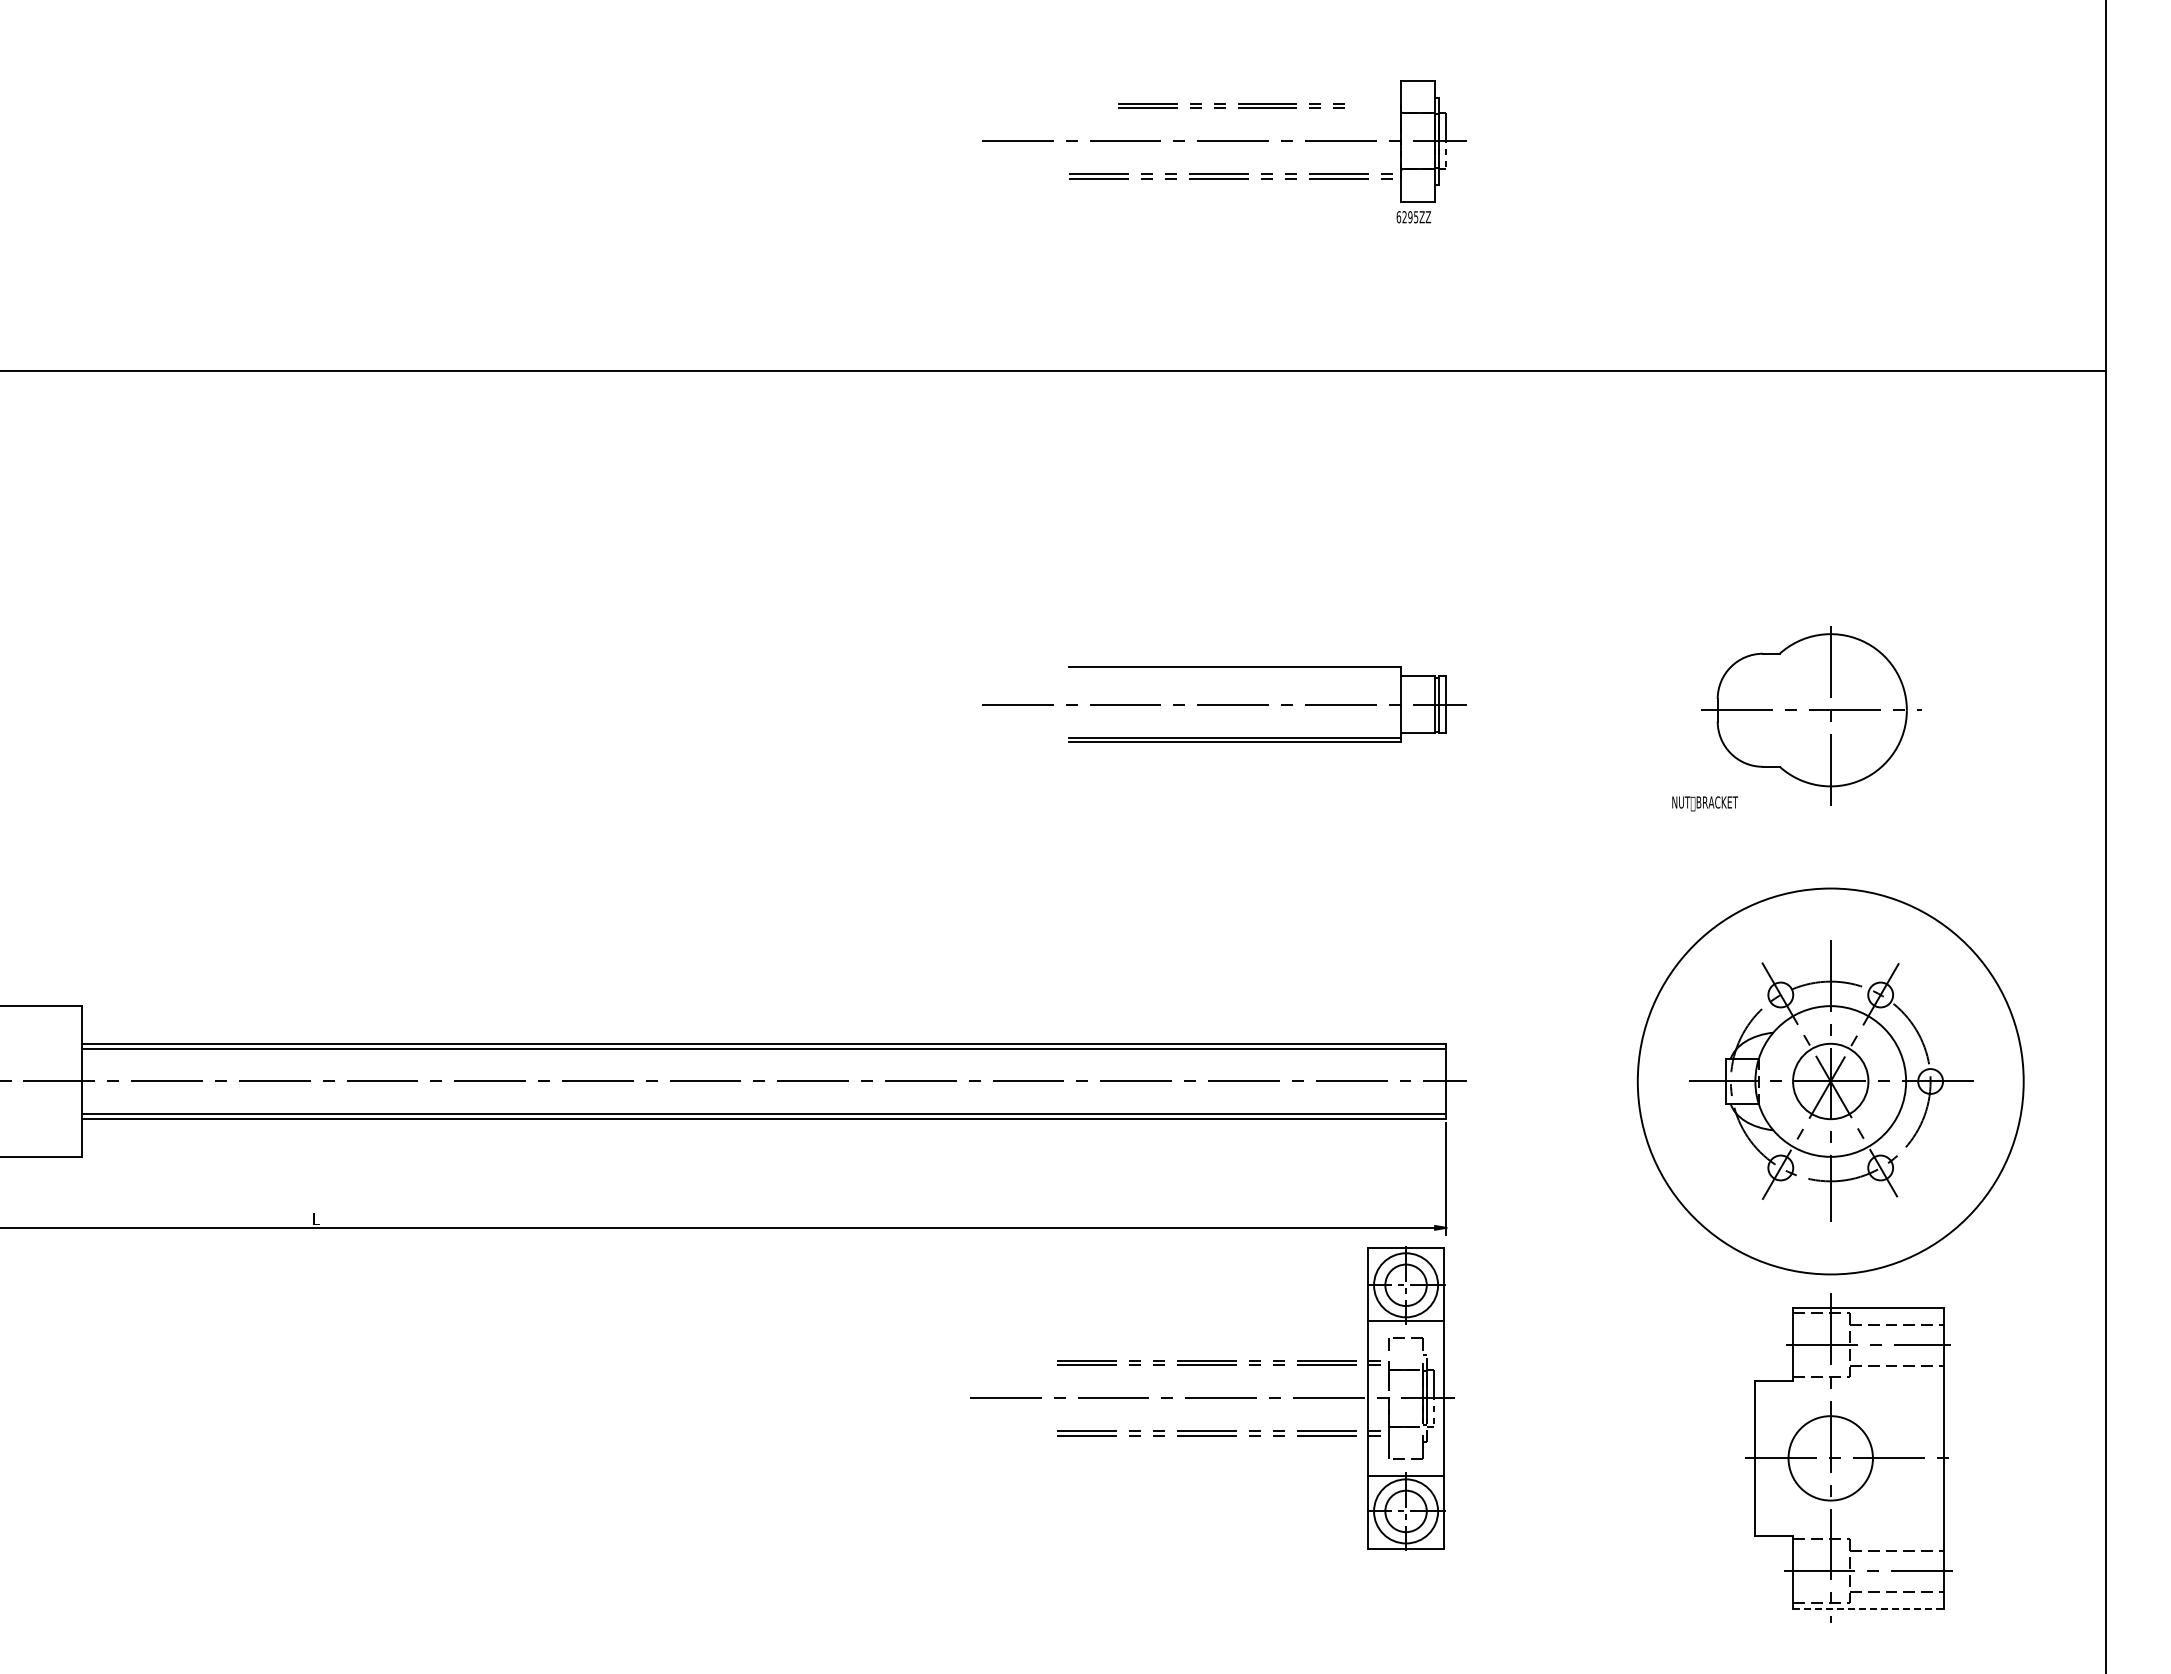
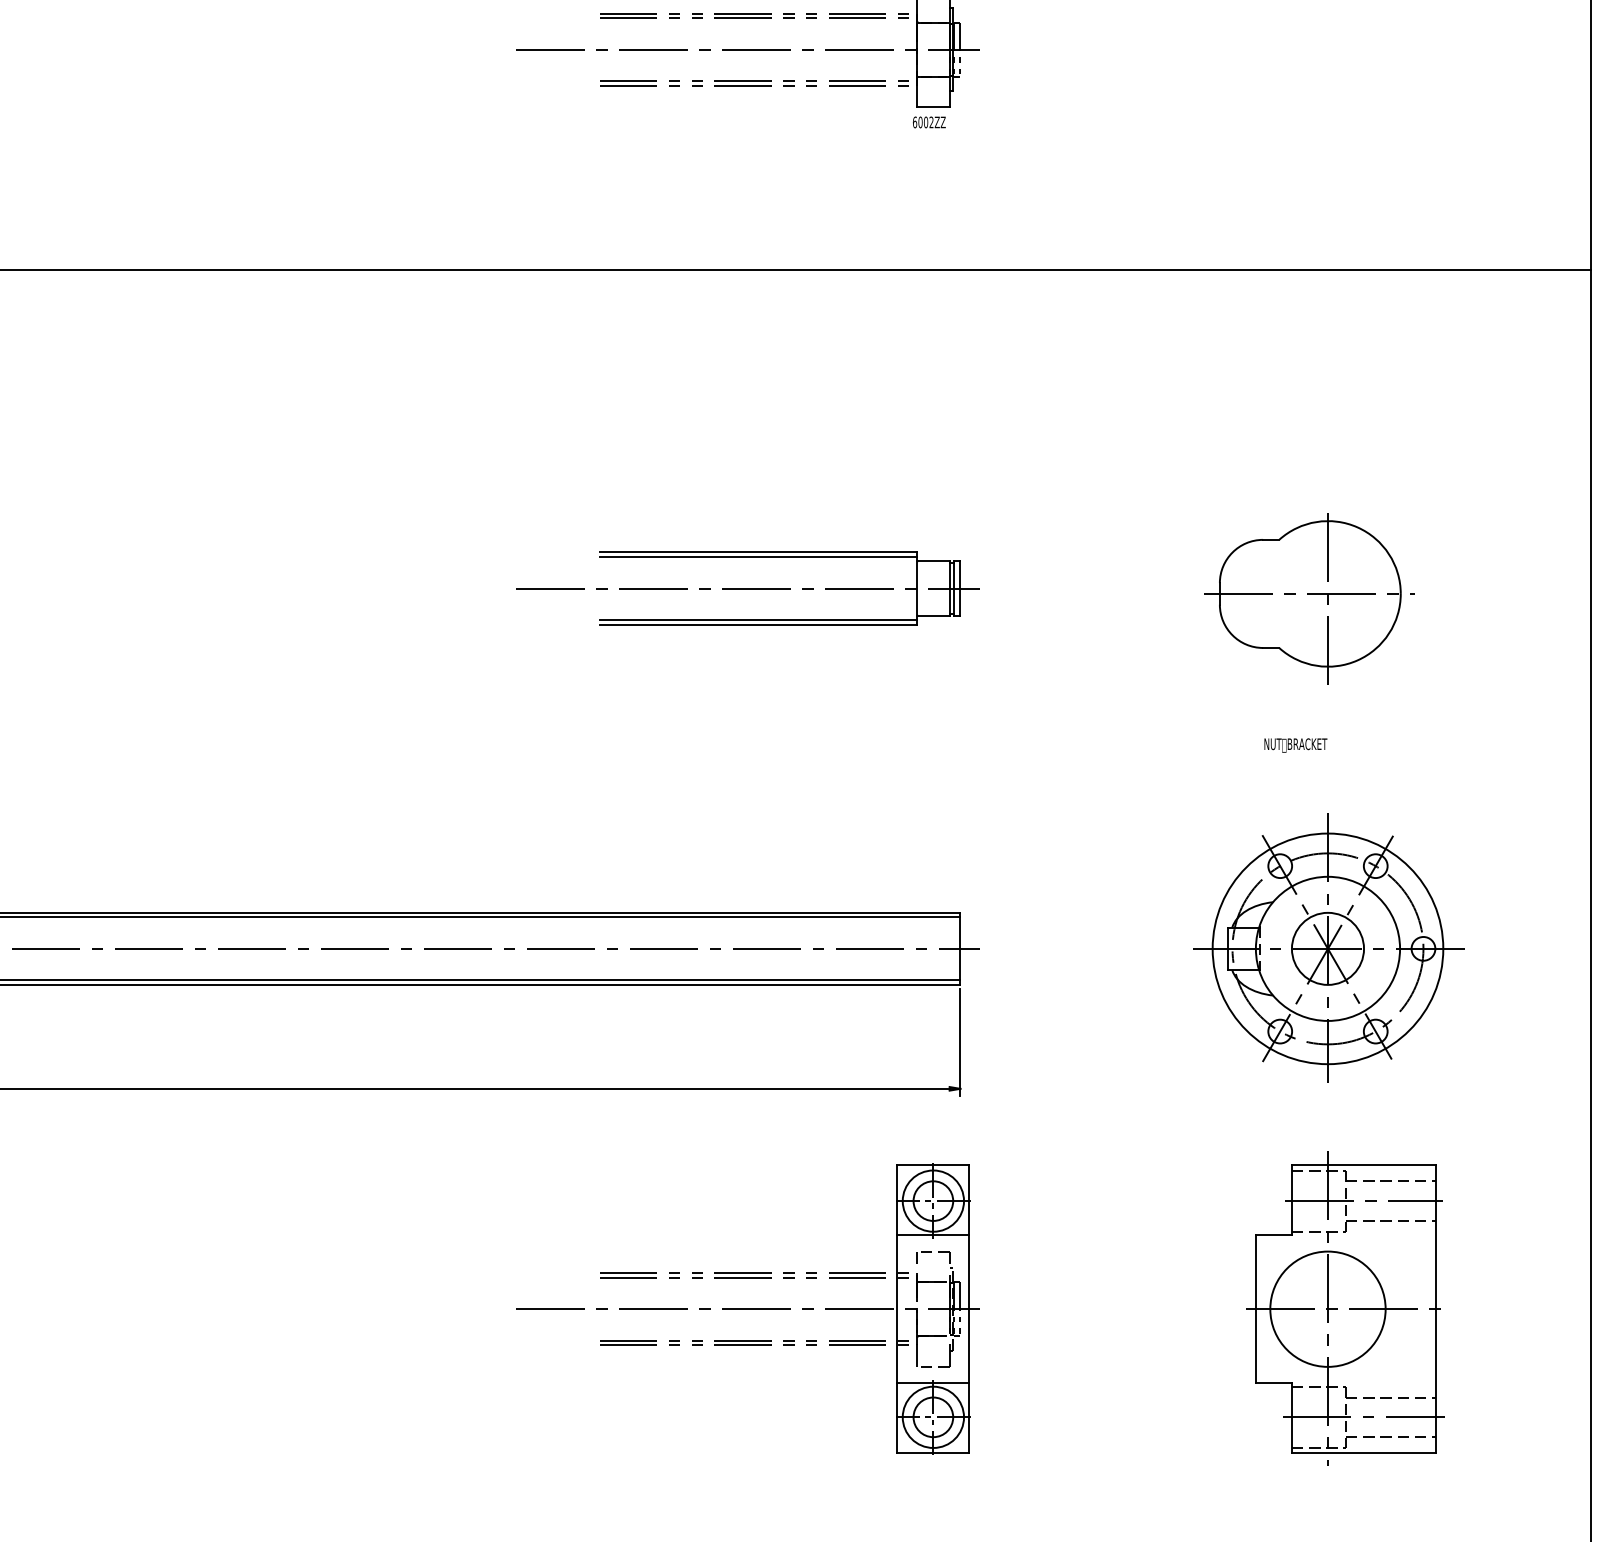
part: (1230, 105) -> (754, 15), size x1.43
text: (1410, 217) -> (926, 122), 6295ZZ -> 6002ZZ
line: (1235, 671) -> (758, 556), added
text: (1705, 803) -> (1296, 745), moved
circle: (1830, 1081) -> (1327, 948), size x0.62
part: (1212, 1398) -> (748, 1309), moved
circle: (1830, 1458) -> (1327, 1309), size x1.43
line: (1868, 1609) -> (1364, 1453), dashed -> solid

